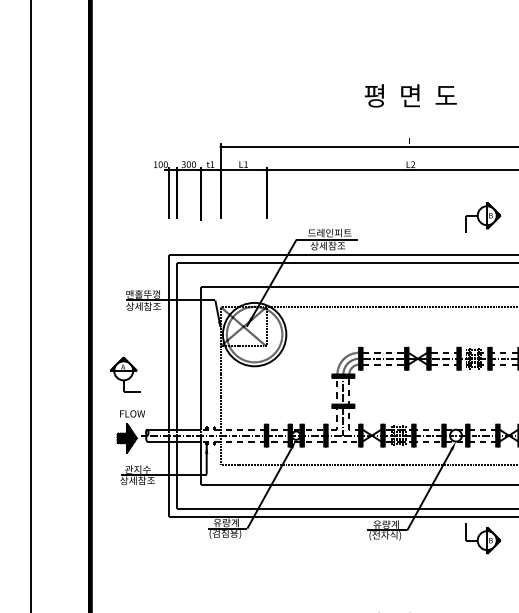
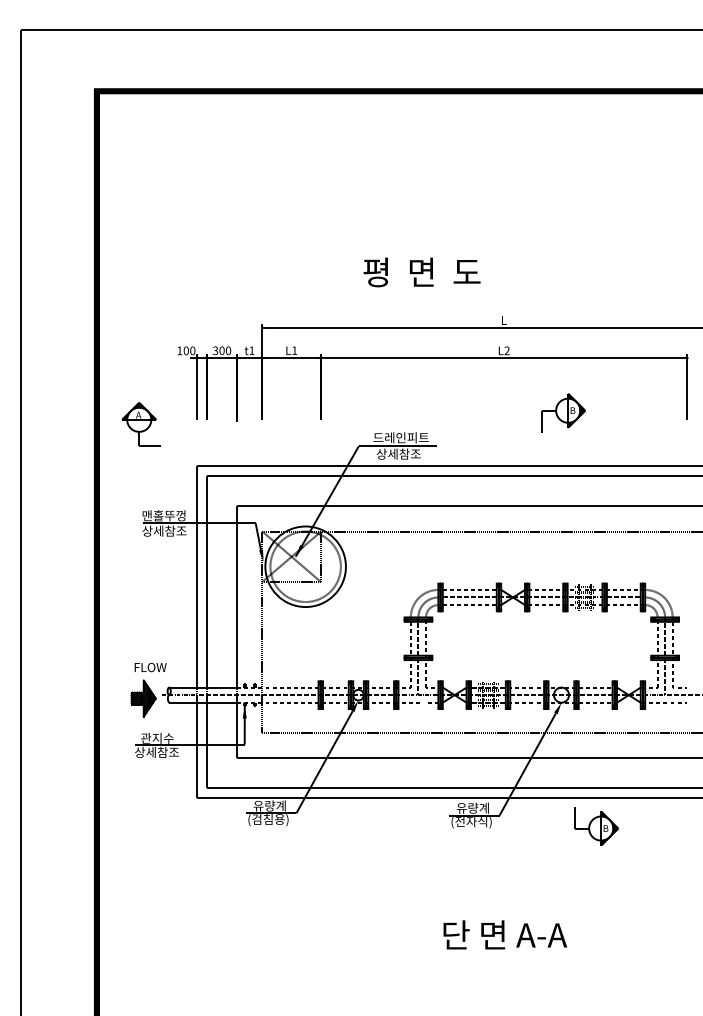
text: (410, 95) -> (421, 272), moved
part: (483, 217) -> (563, 412), moved
part: (124, 374) -> (140, 424), moved

